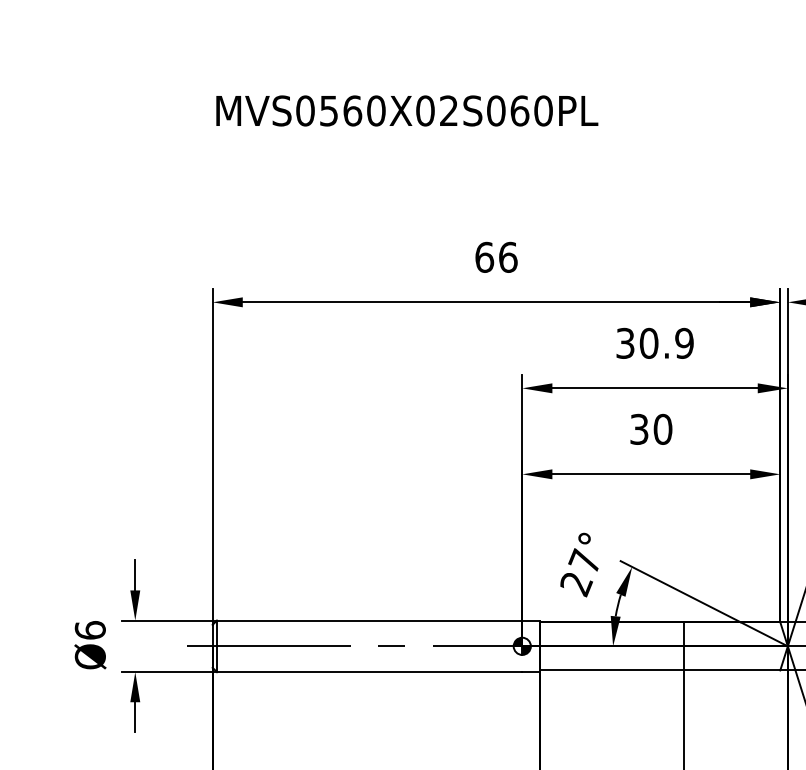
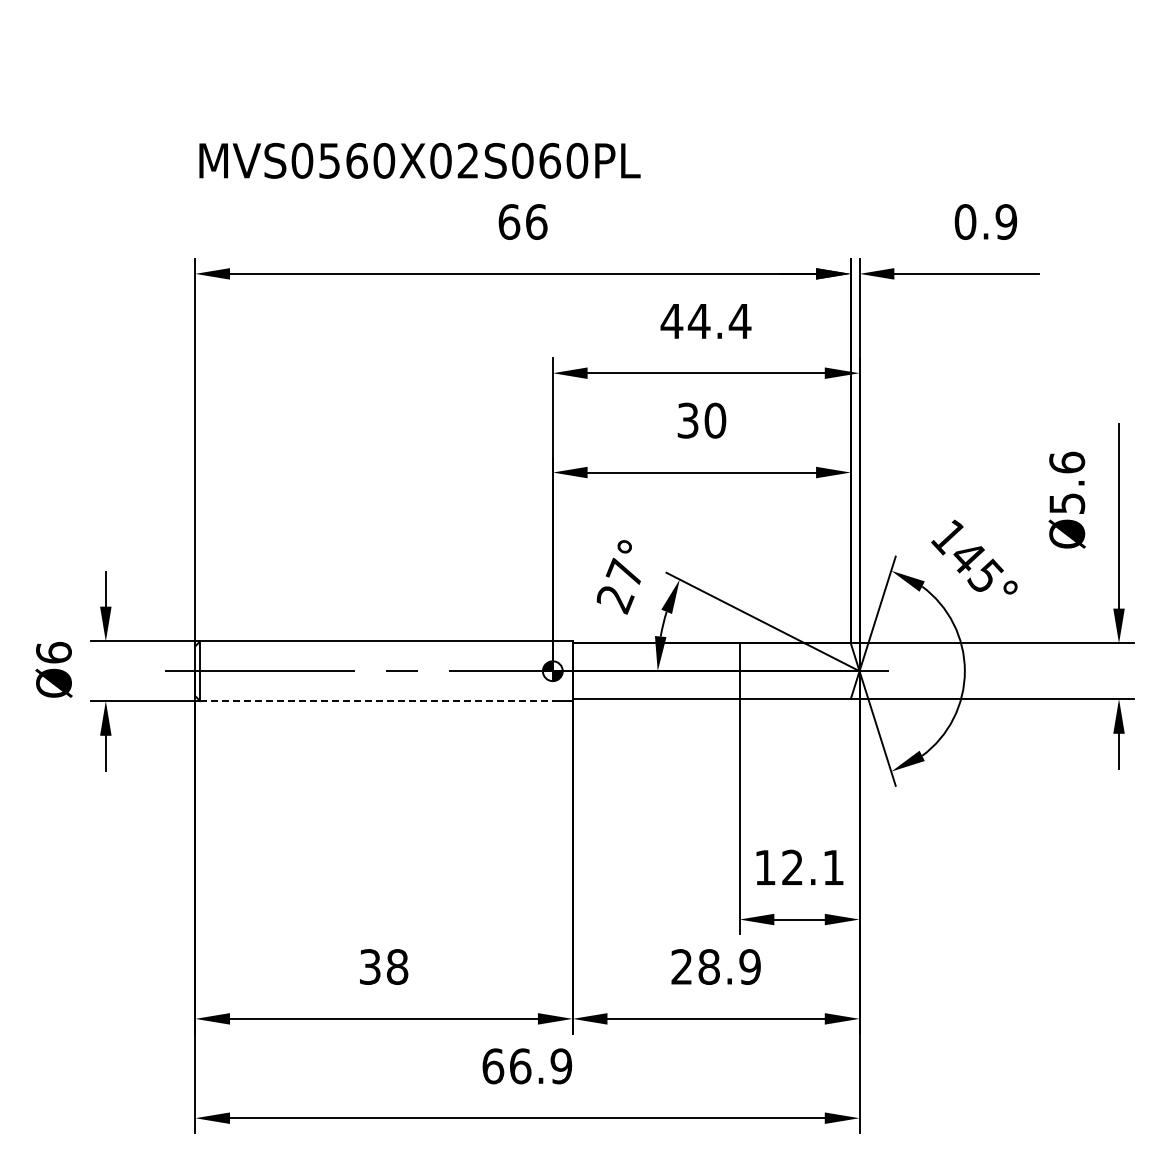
text: (406, 110) -> (419, 160), moved
text: (654, 343) -> (705, 321), 30.9 -> 44.4
line: (370, 672) -> (377, 701), solid -> dashed

